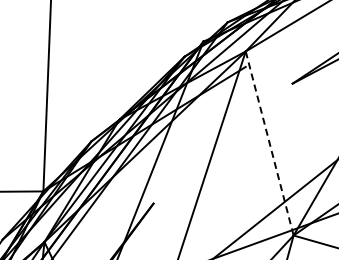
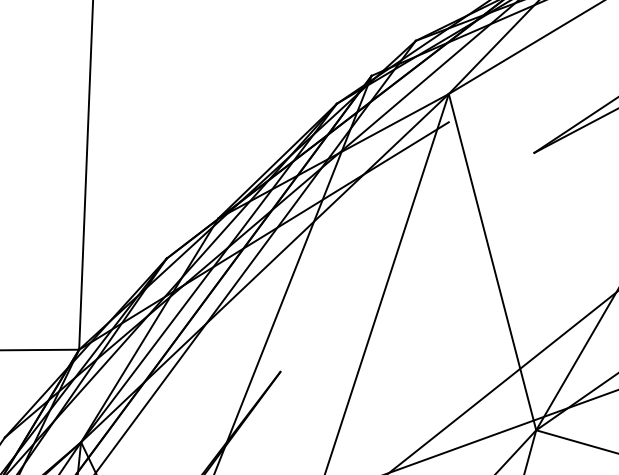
line: (269, 143) -> (492, 262), dashed -> solid

